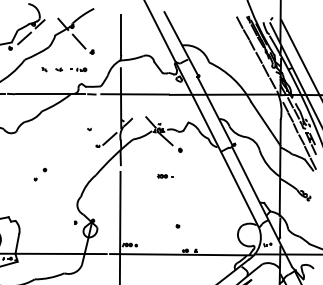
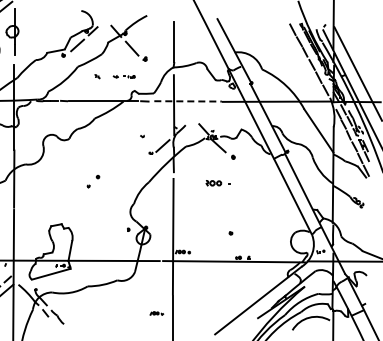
part: (71, 69) -> (124, 76), size x0.7
line: (135, 94) -> (188, 101), solid -> dashed
part: (165, 176) -> (218, 183), size x1.6

